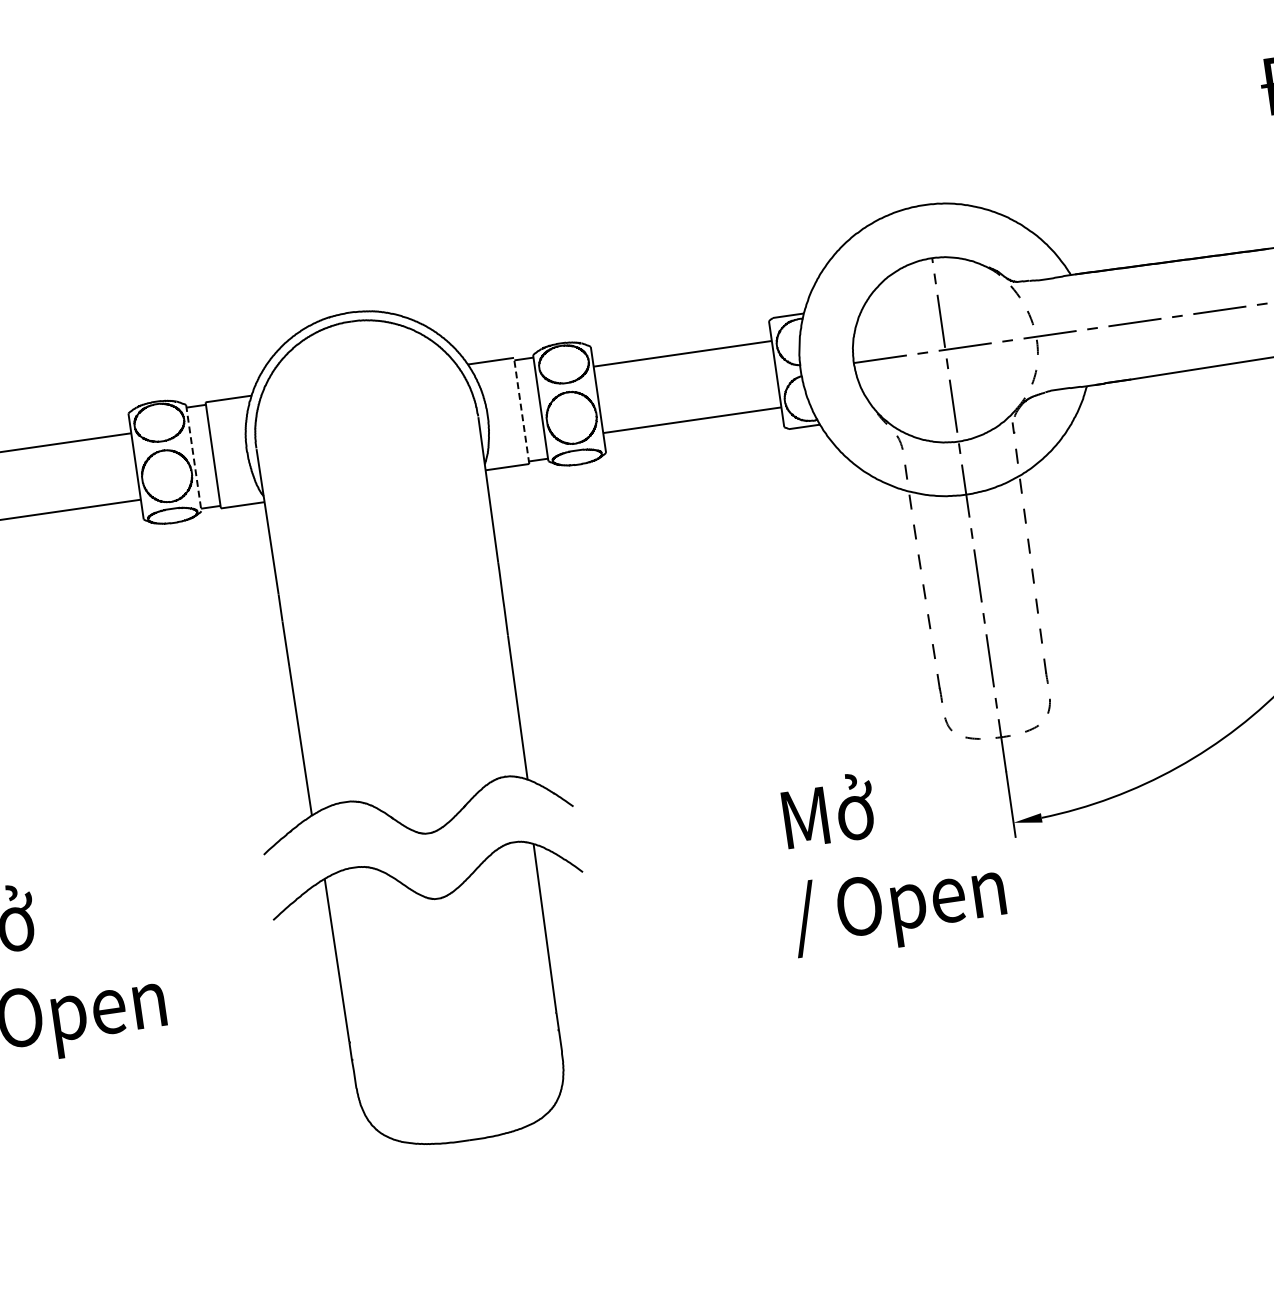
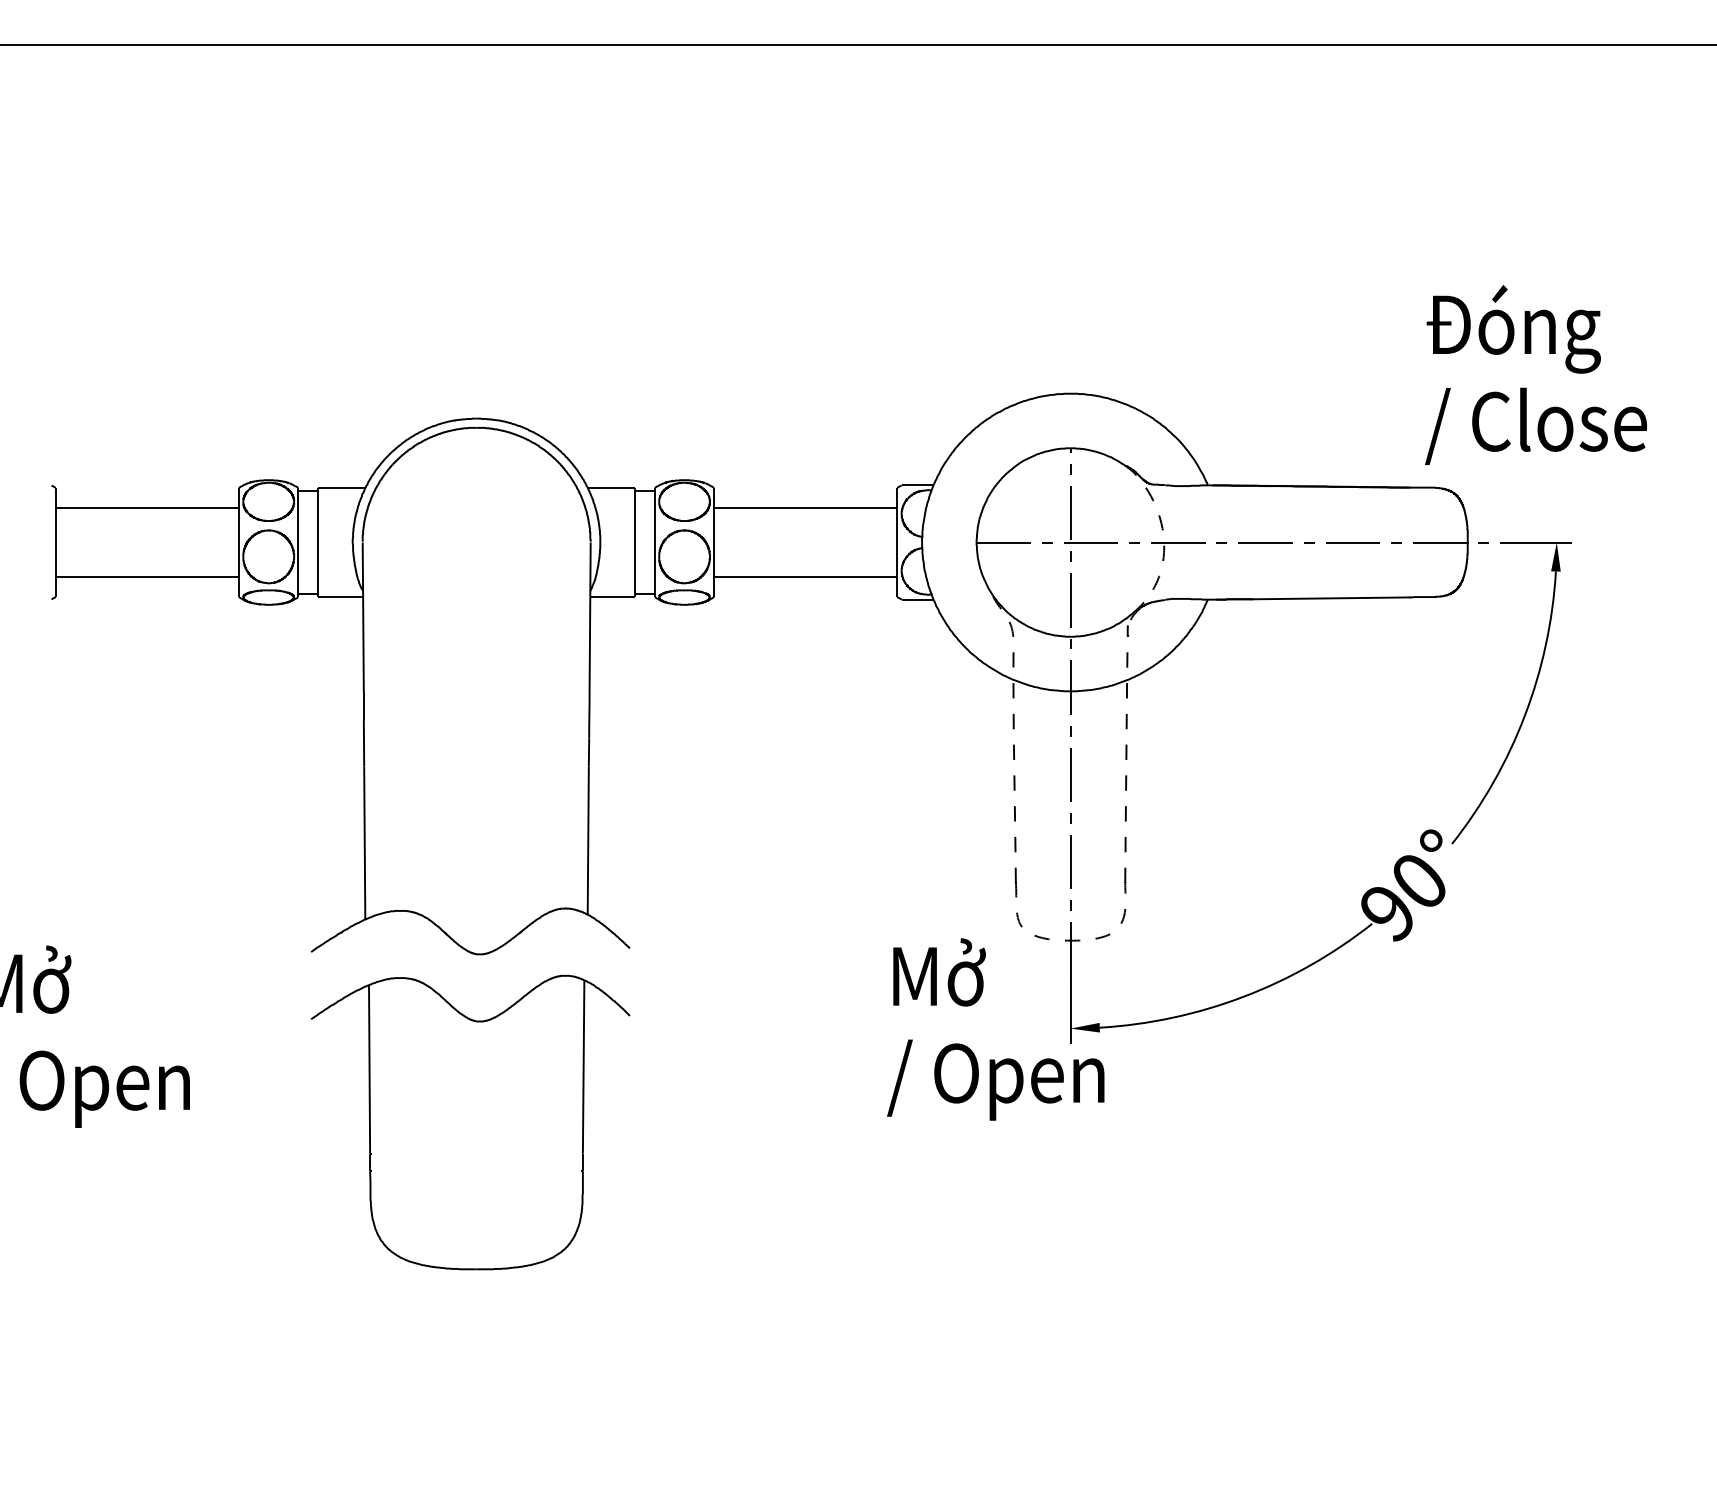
line: (521, 410) -> (635, 542), dashed -> solid
line: (194, 458) -> (298, 542), dashed -> solid
text: (891, 858) -> (995, 1029), moved

